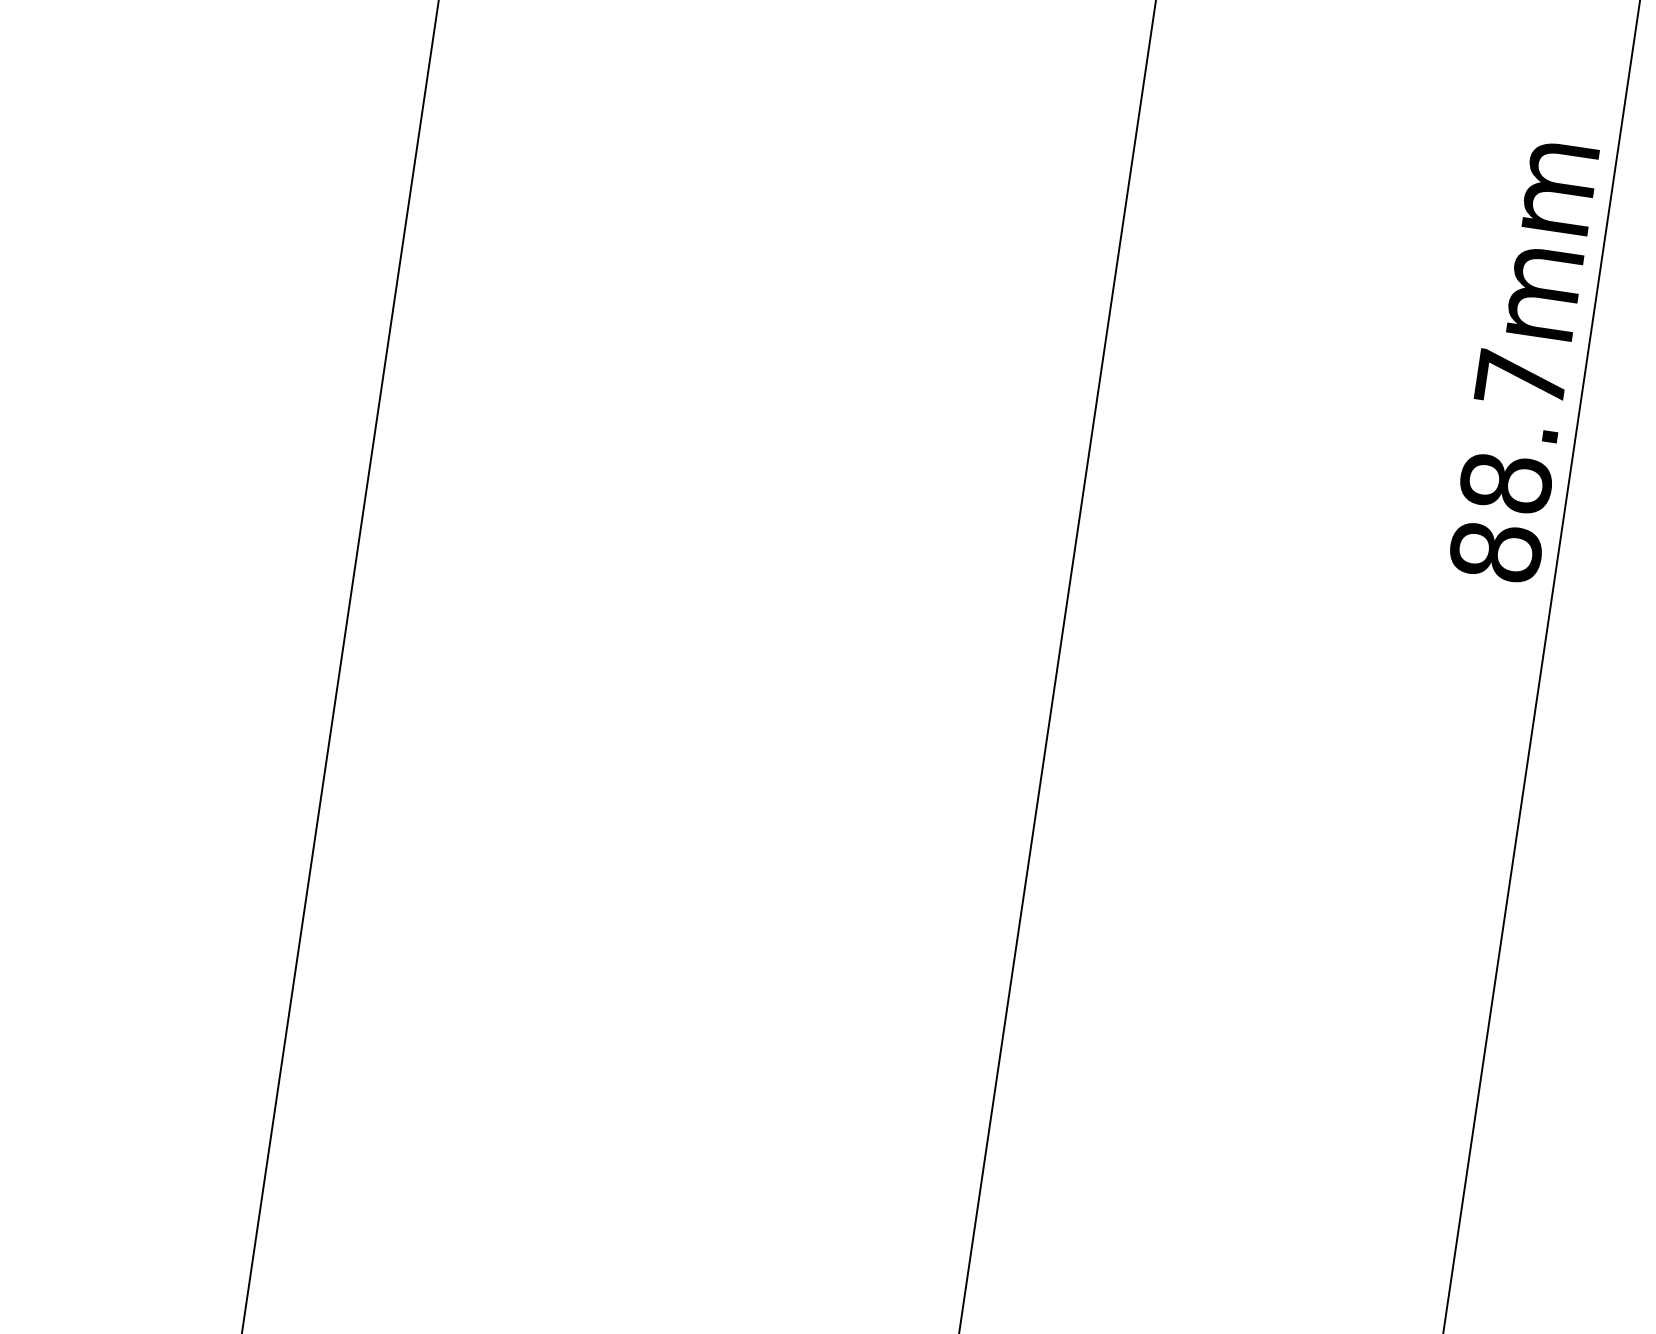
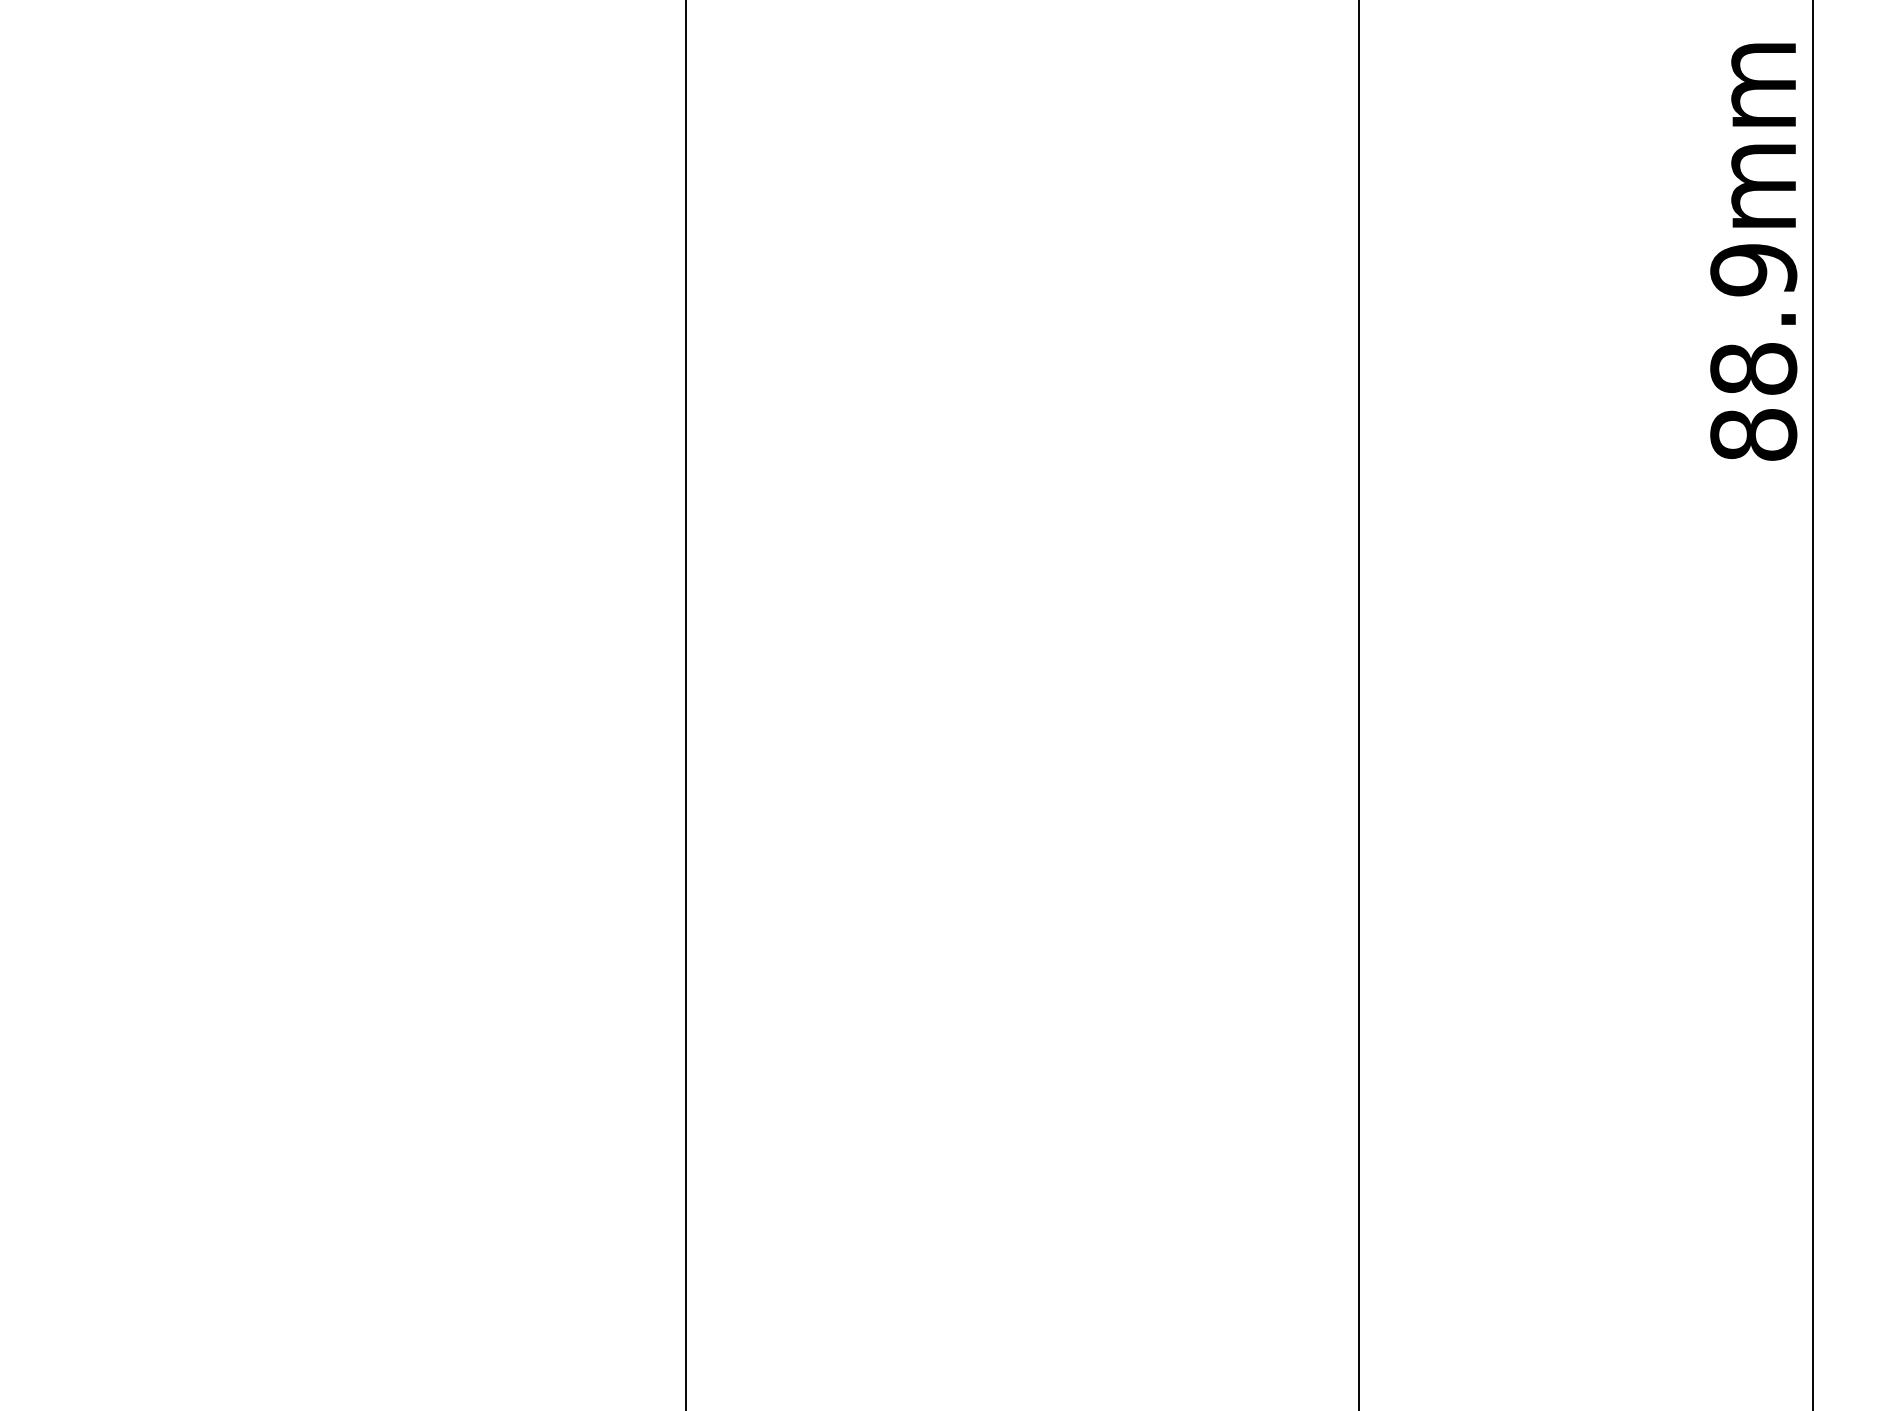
text: (1520, 380) -> (1753, 270), 88.7mm -> 88.9mm

